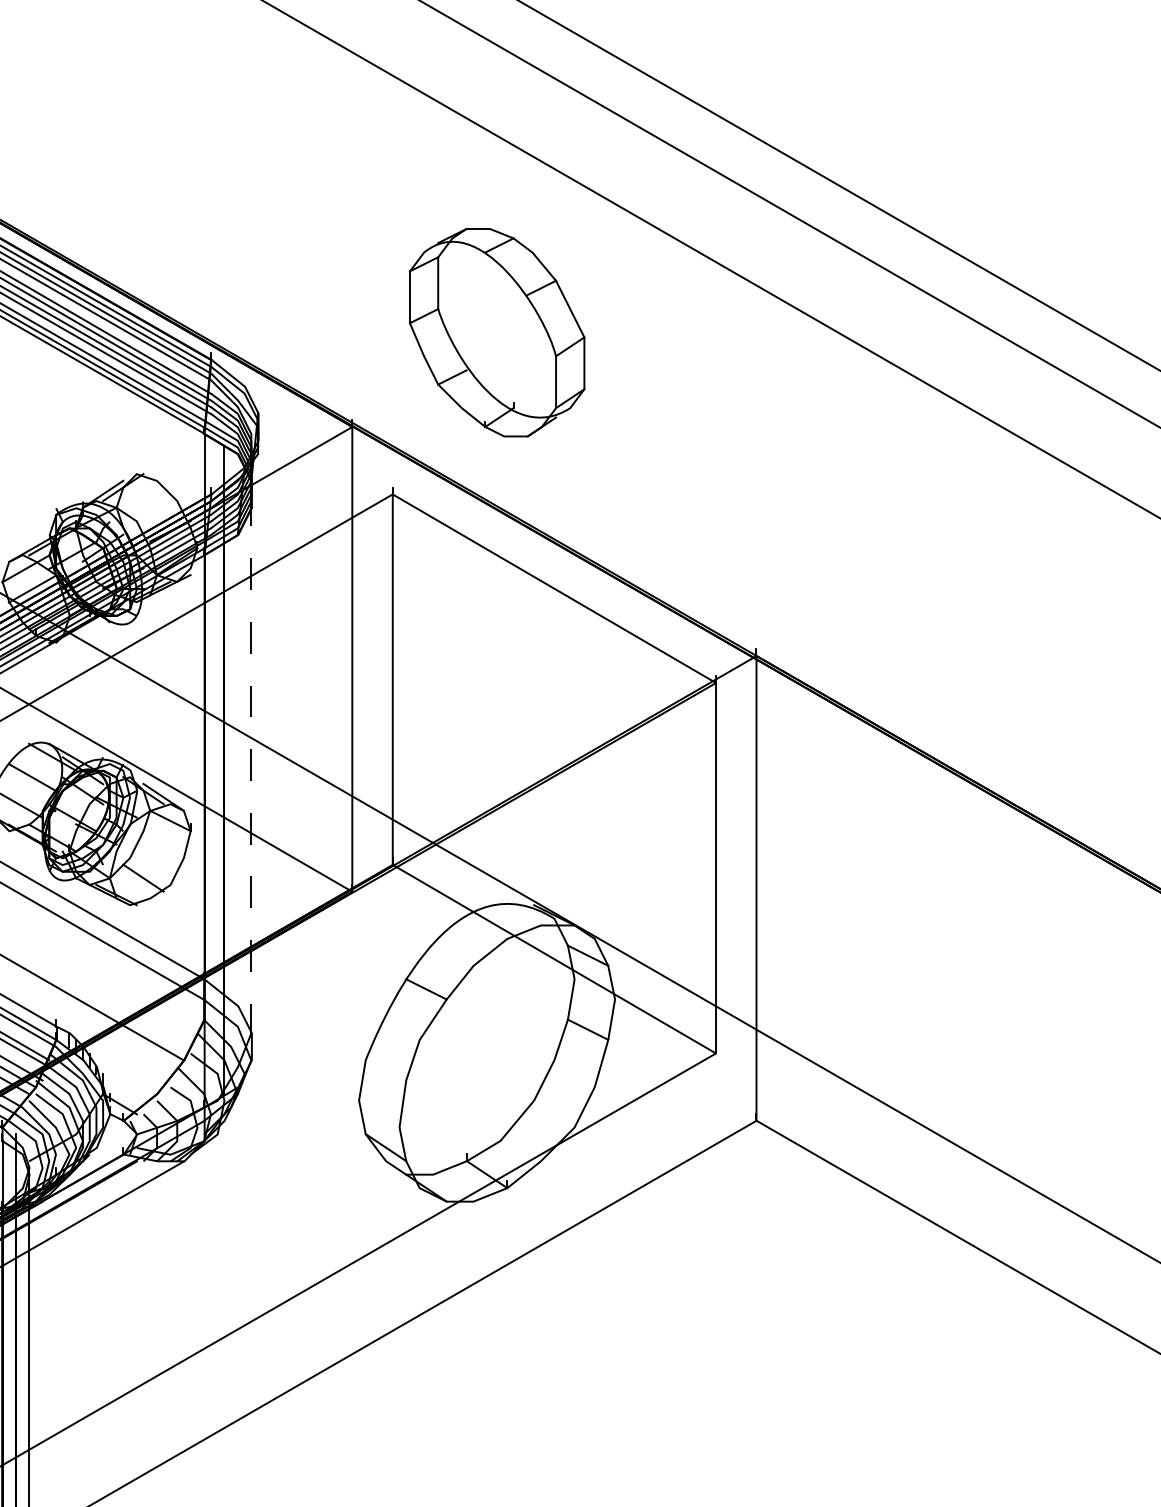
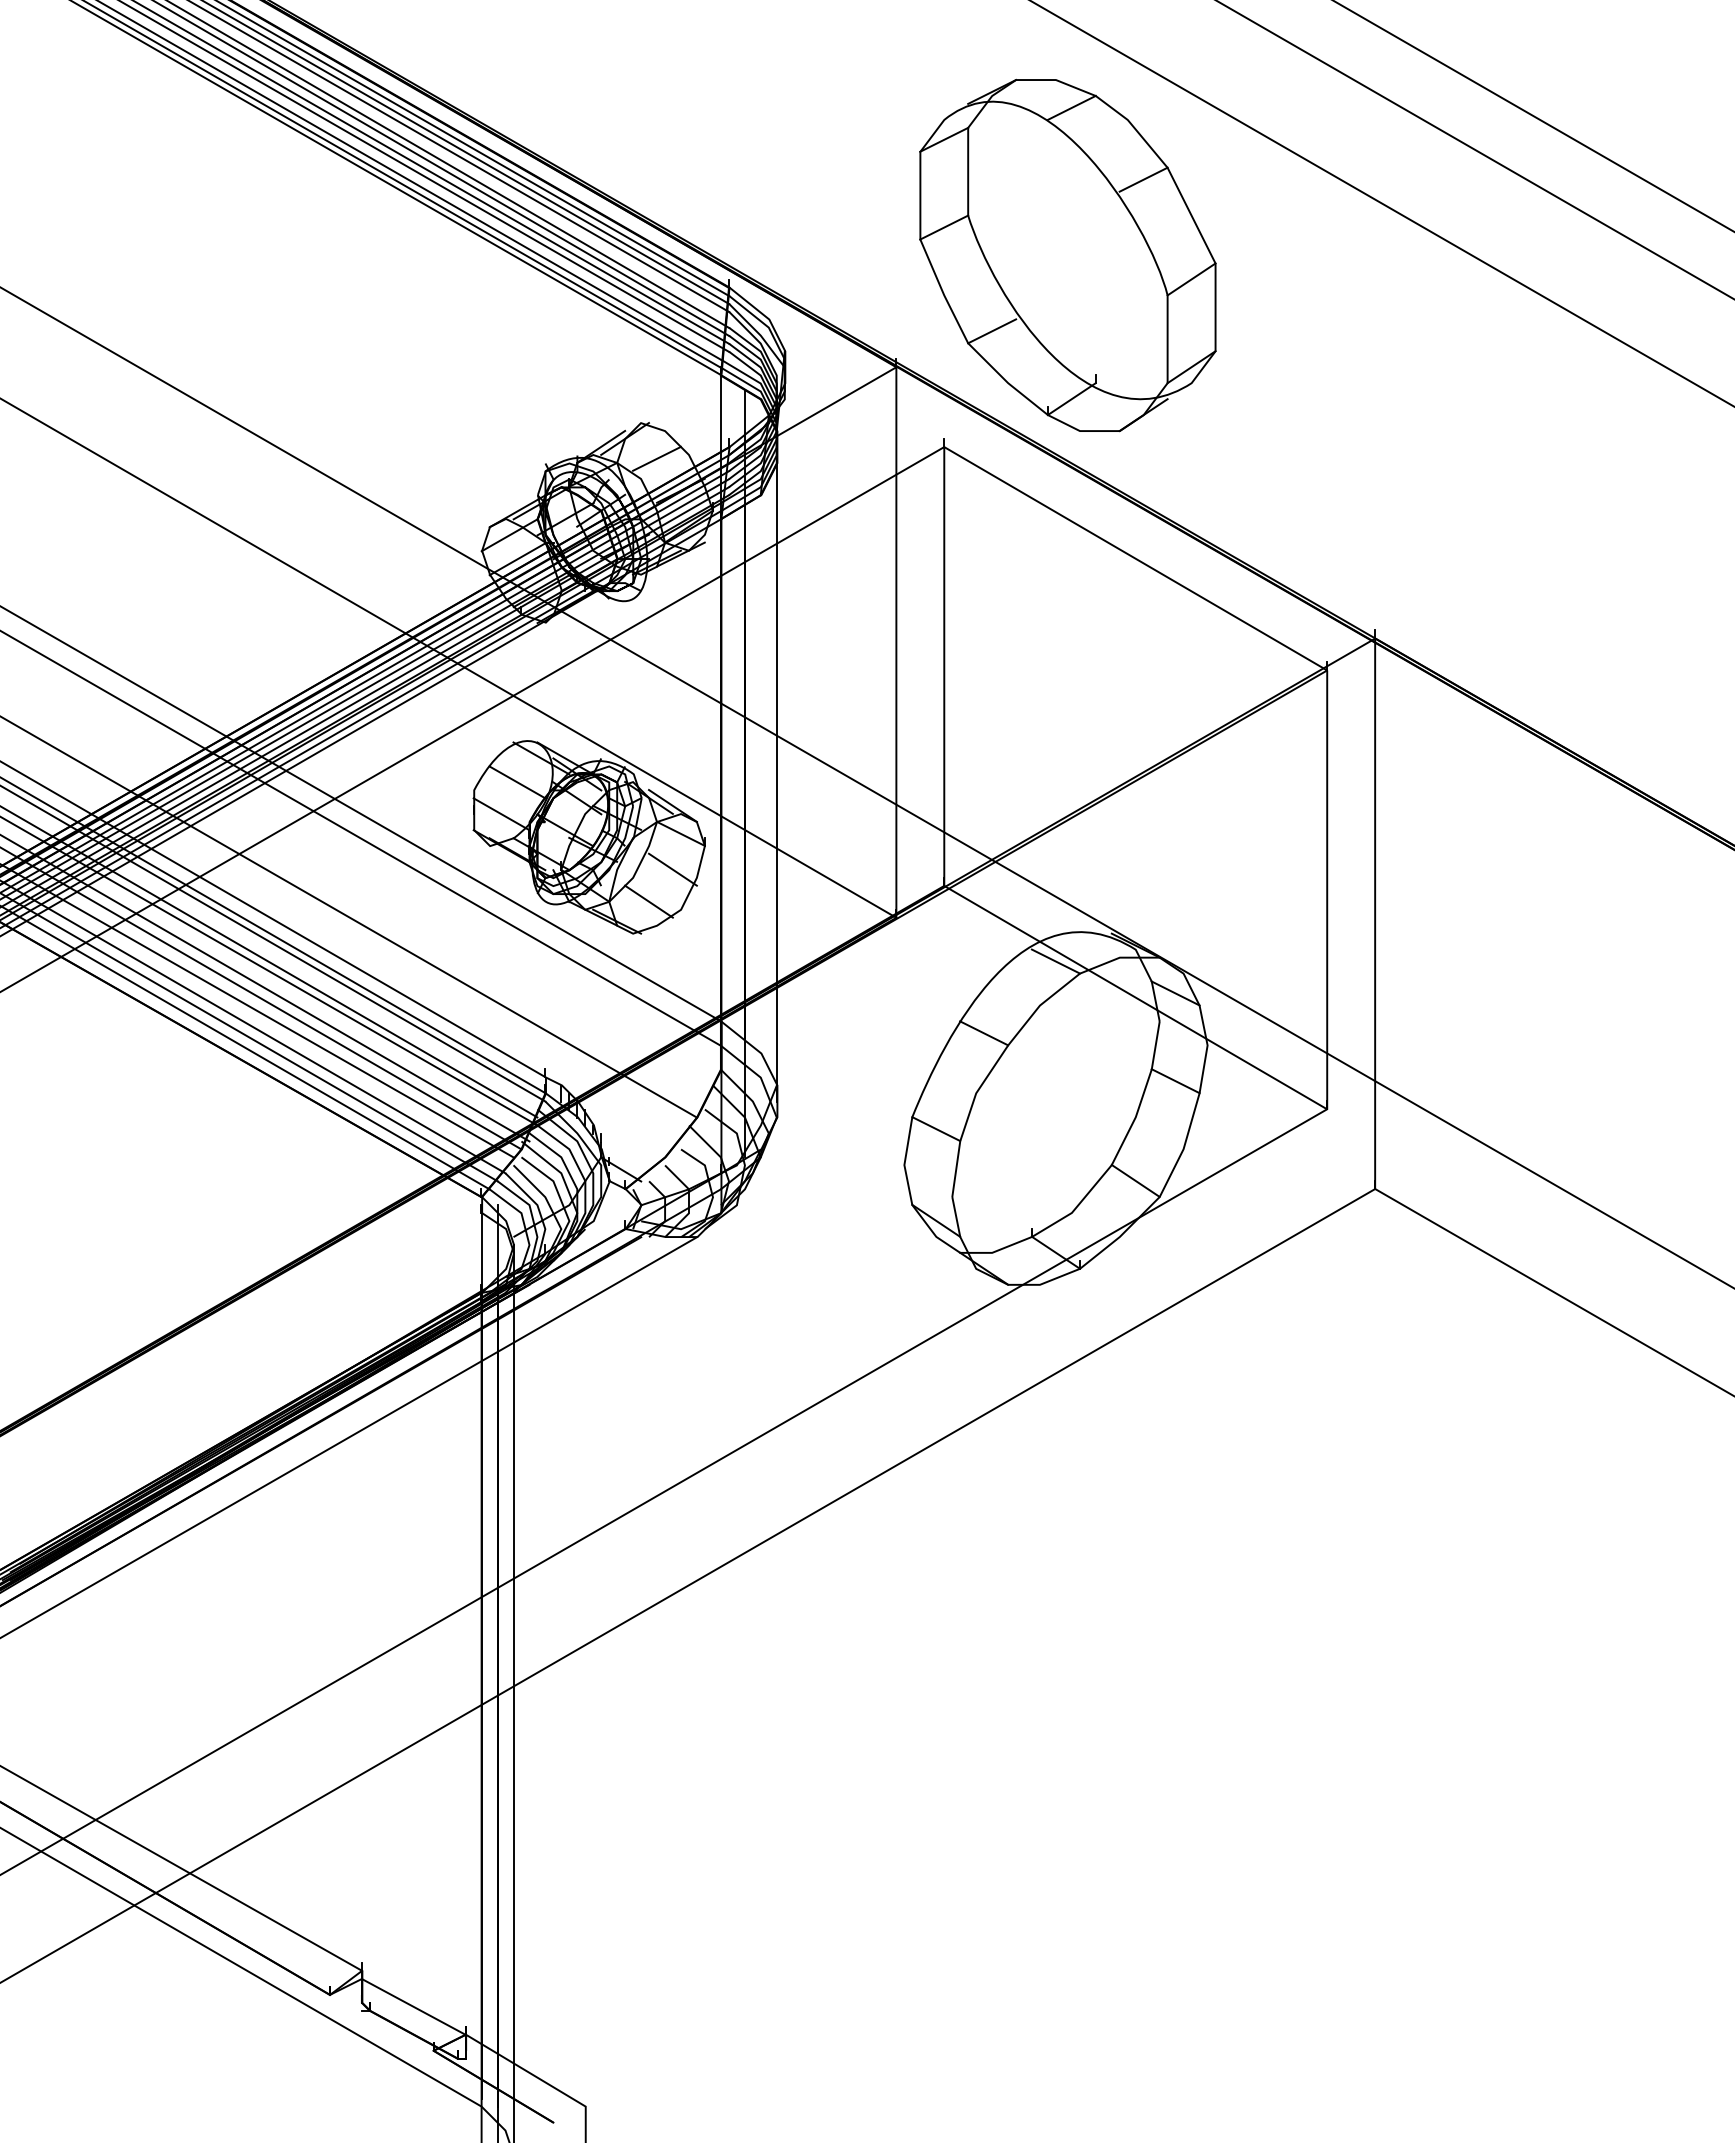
part: (496, 332) -> (1067, 255), size x1.43
line: (149, 504) -> (656, 458), added
line: (251, 770) -> (776, 774), dashed -> solid
line: (163, 851) -> (672, 869), added
line: (486, 928) -> (1055, 961), added
line: (386, 1070) -> (936, 1129), added
line: (554, 1113) -> (1135, 1180), added

